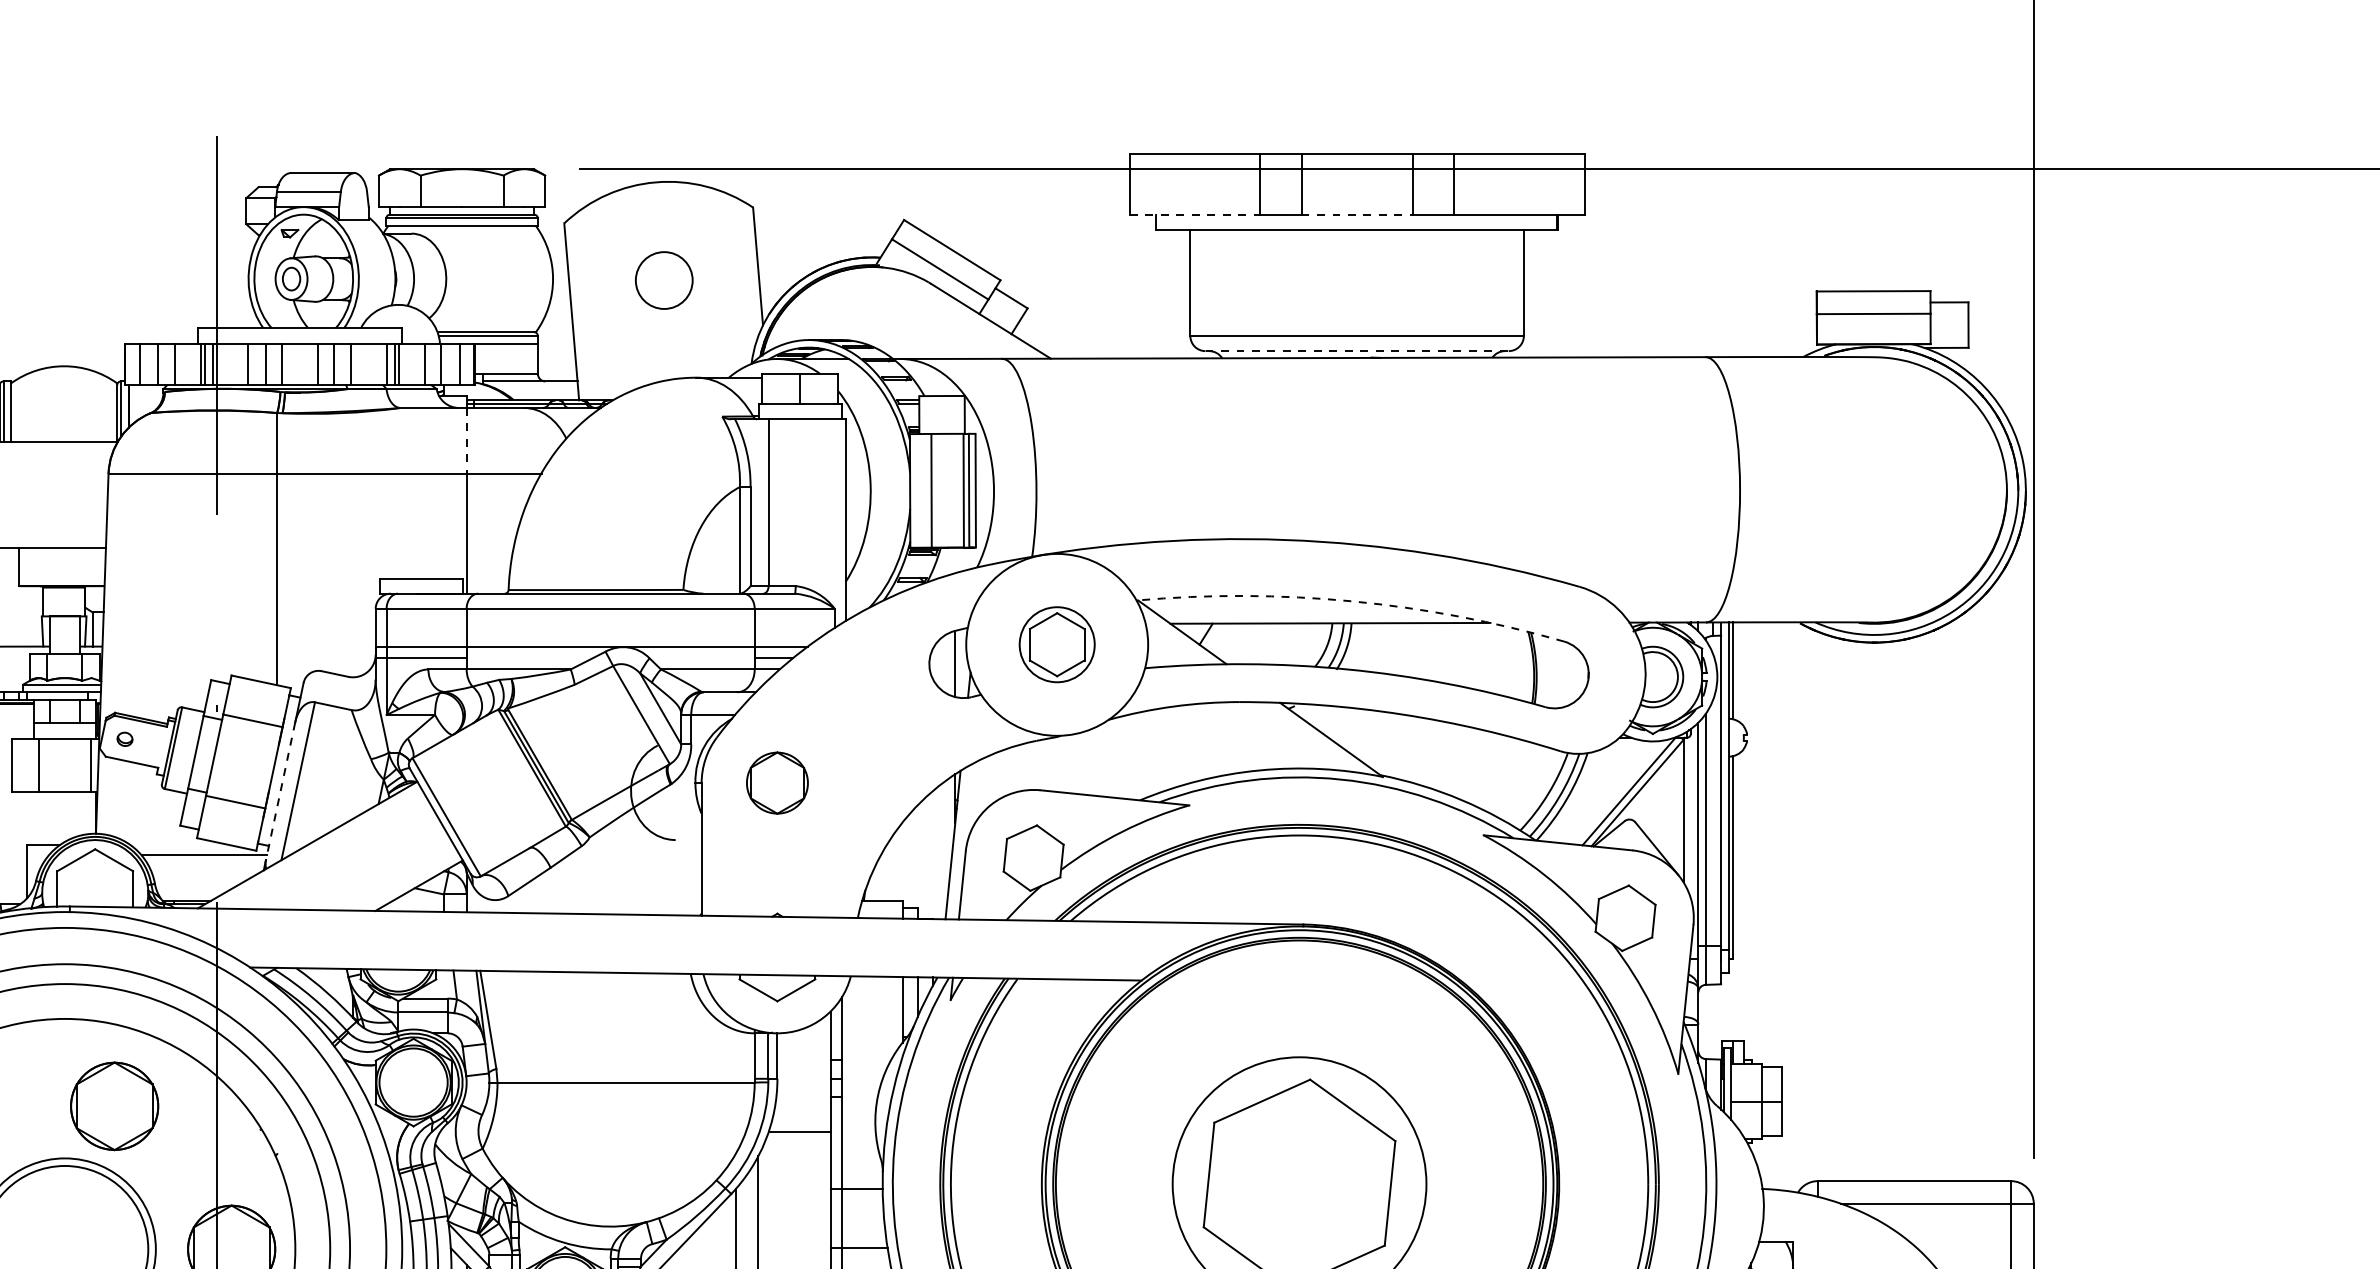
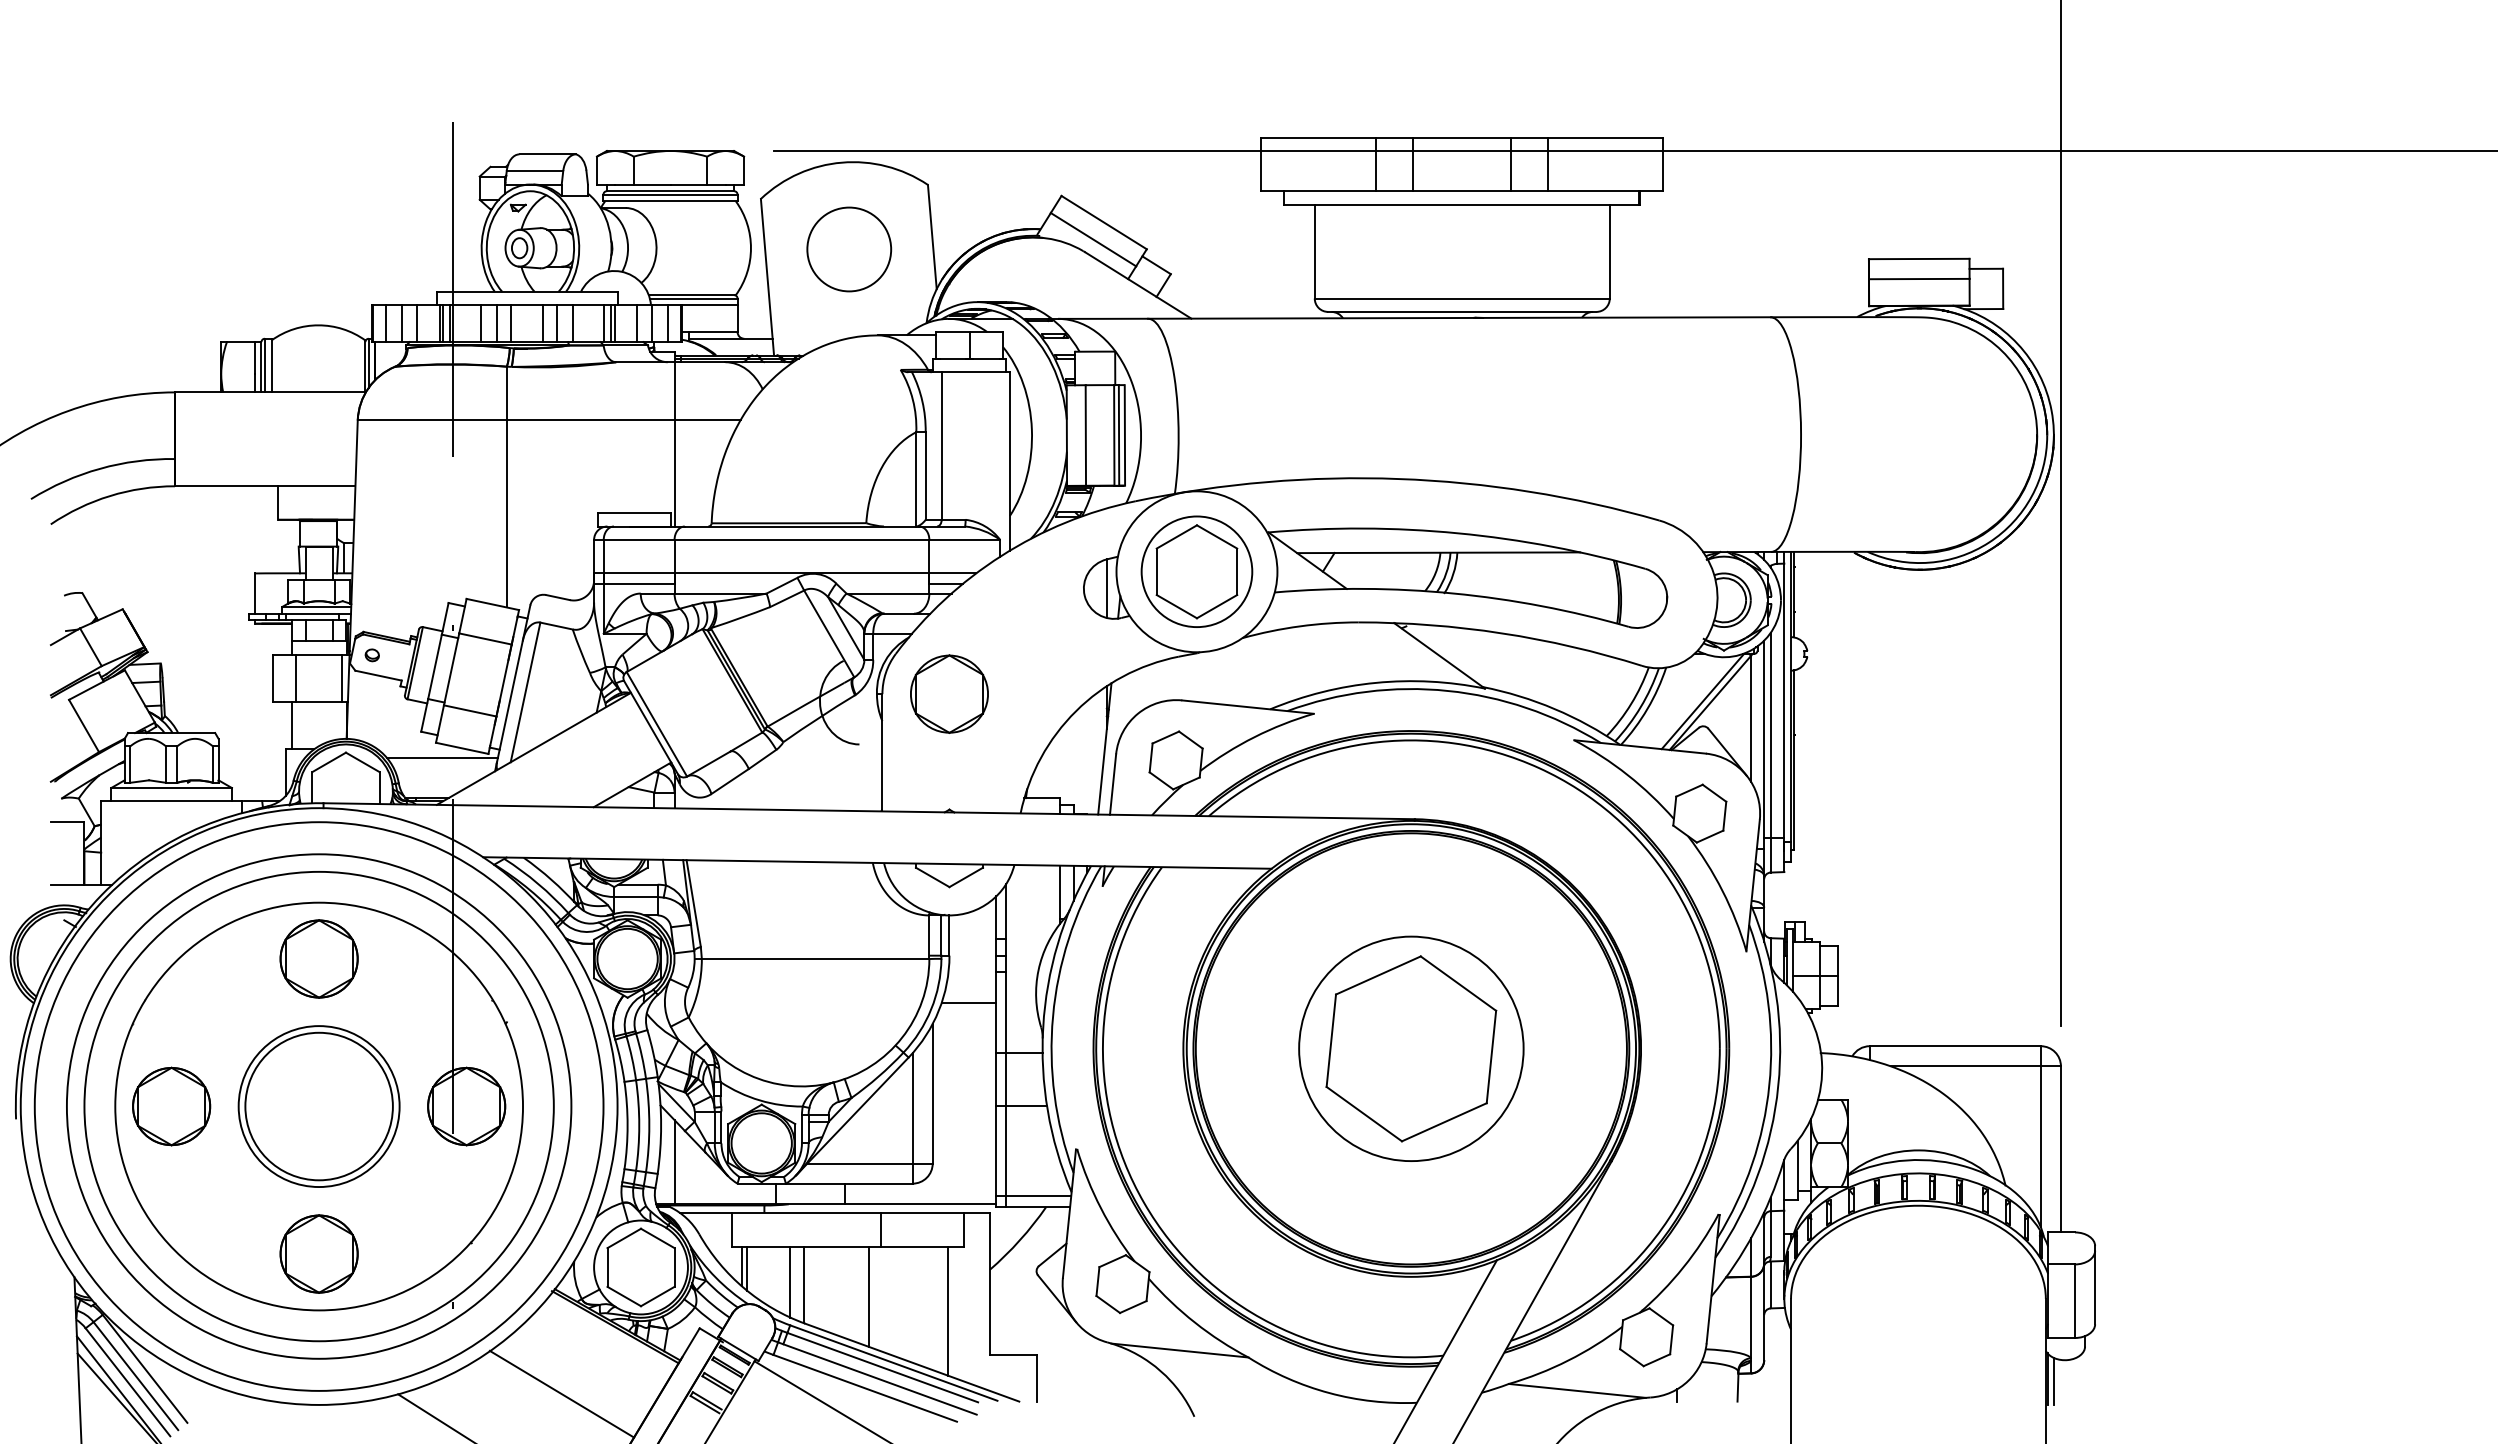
line: (1194, 214) -> (1318, 191), dashed -> solid
line: (1357, 214) -> (1462, 191), dashed -> solid
circle: (664, 280) -> (849, 249), size x1.67
line: (1357, 350) -> (1462, 311), dashed -> solid
line: (466, 441) -> (674, 391), dashed -> solid
arc: (1351, 601) -> (1457, 533), dashed -> solid
part: (1056, 644) -> (1196, 571), size x1.67
part: (777, 782) -> (949, 693), size x1.43
line: (280, 792) -> (509, 702), dashed -> solid
line: (33, 818) -> (291, 725), added
part: (113, 1105) -> (318, 958), moved

